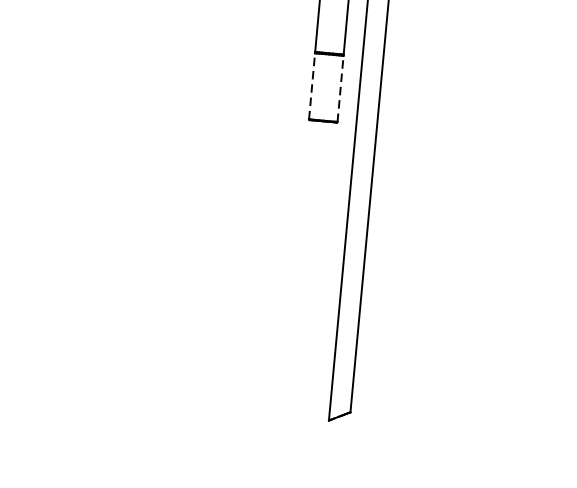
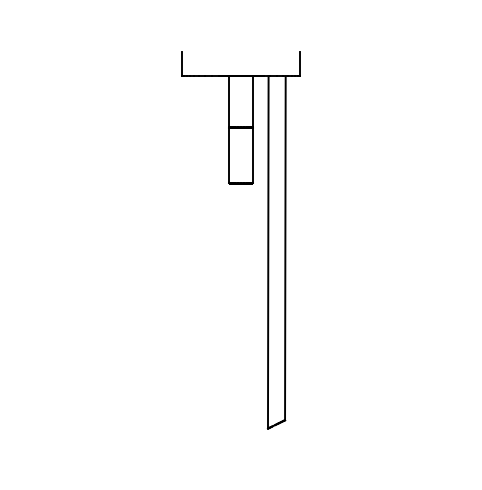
line: (312, 86) -> (229, 155), dashed -> solid
line: (340, 88) -> (252, 155), dashed -> solid

